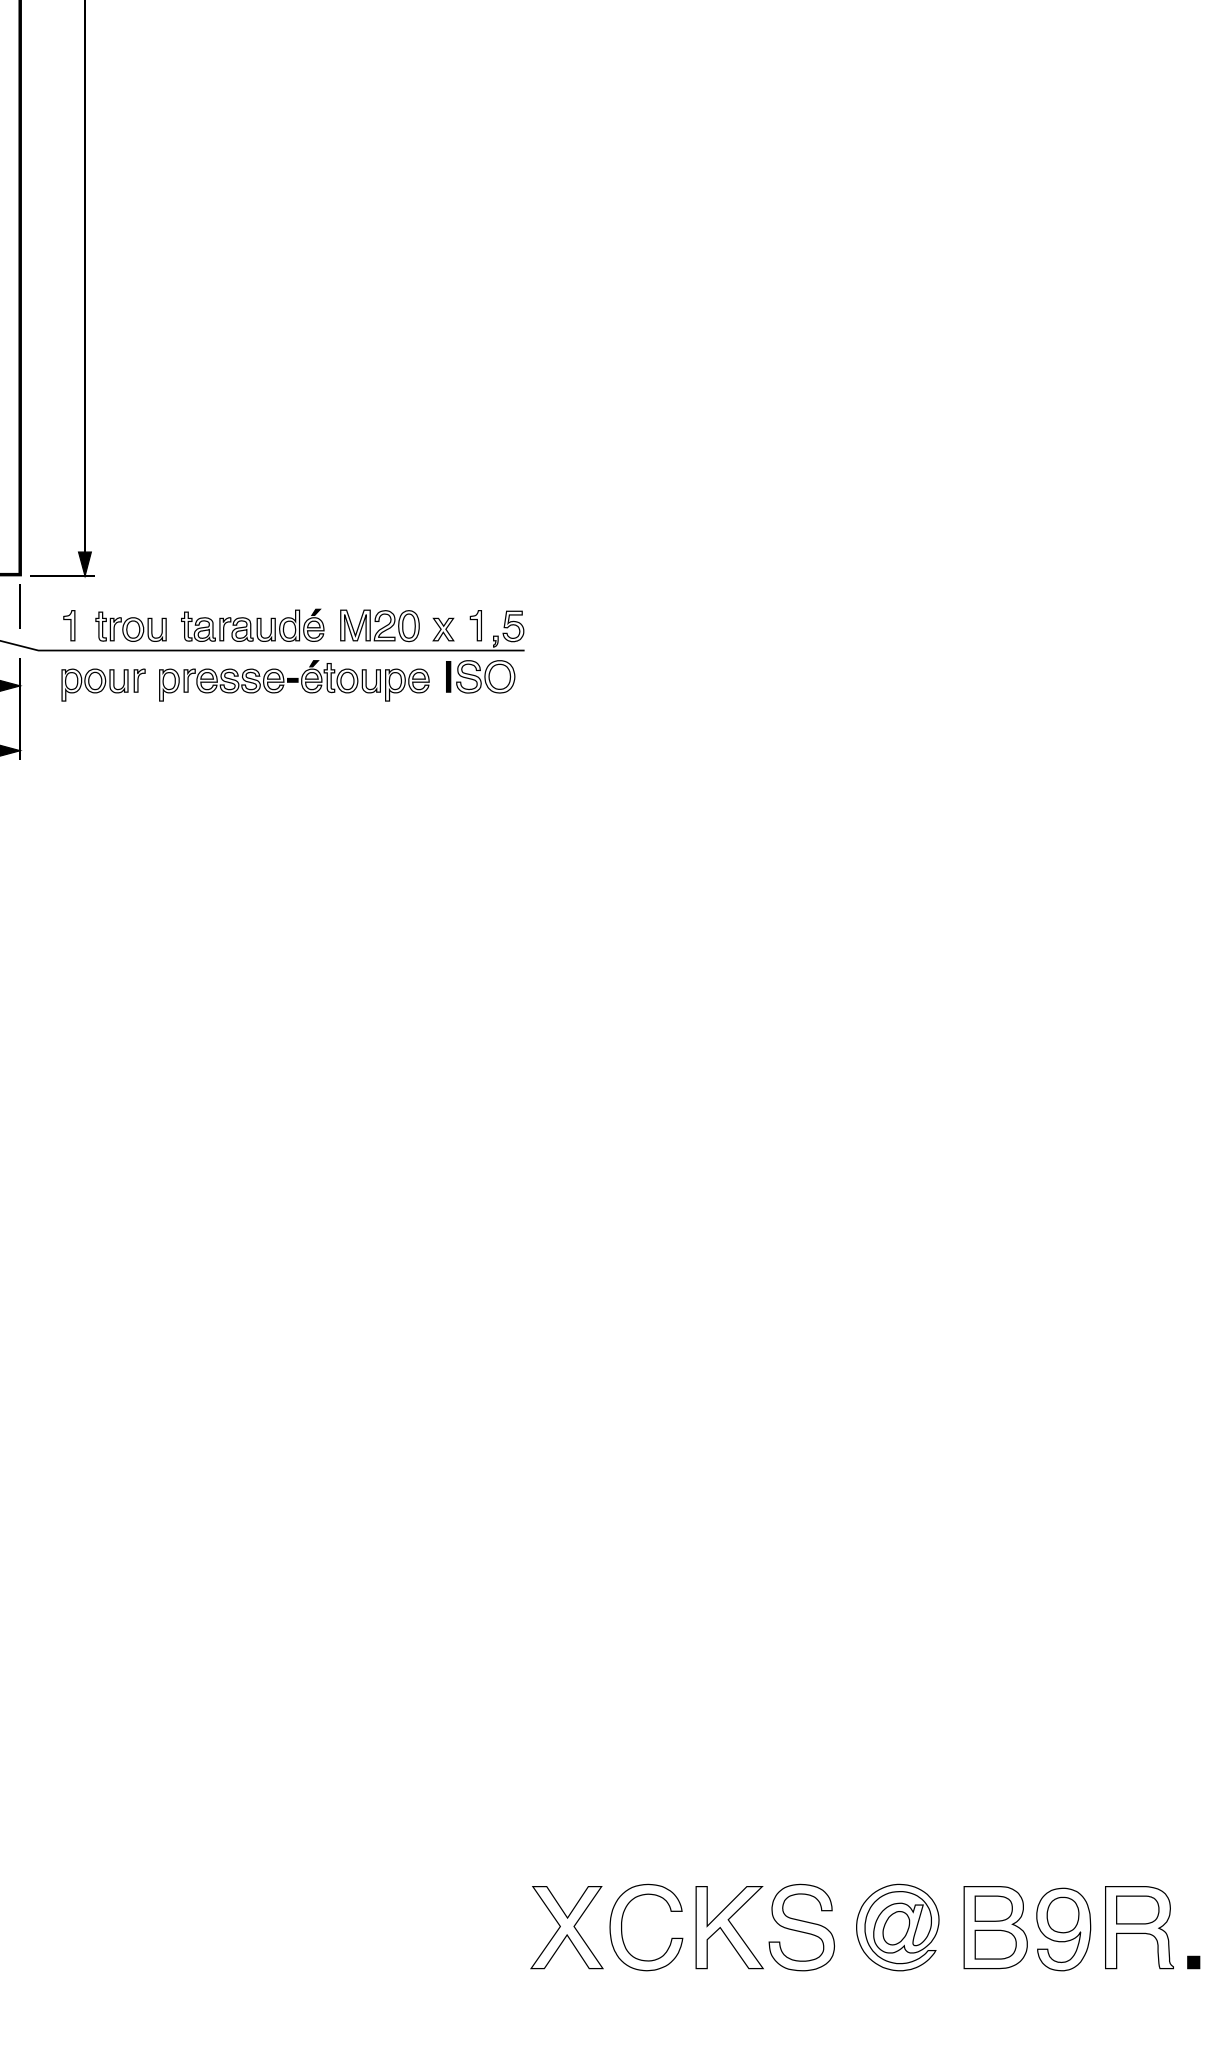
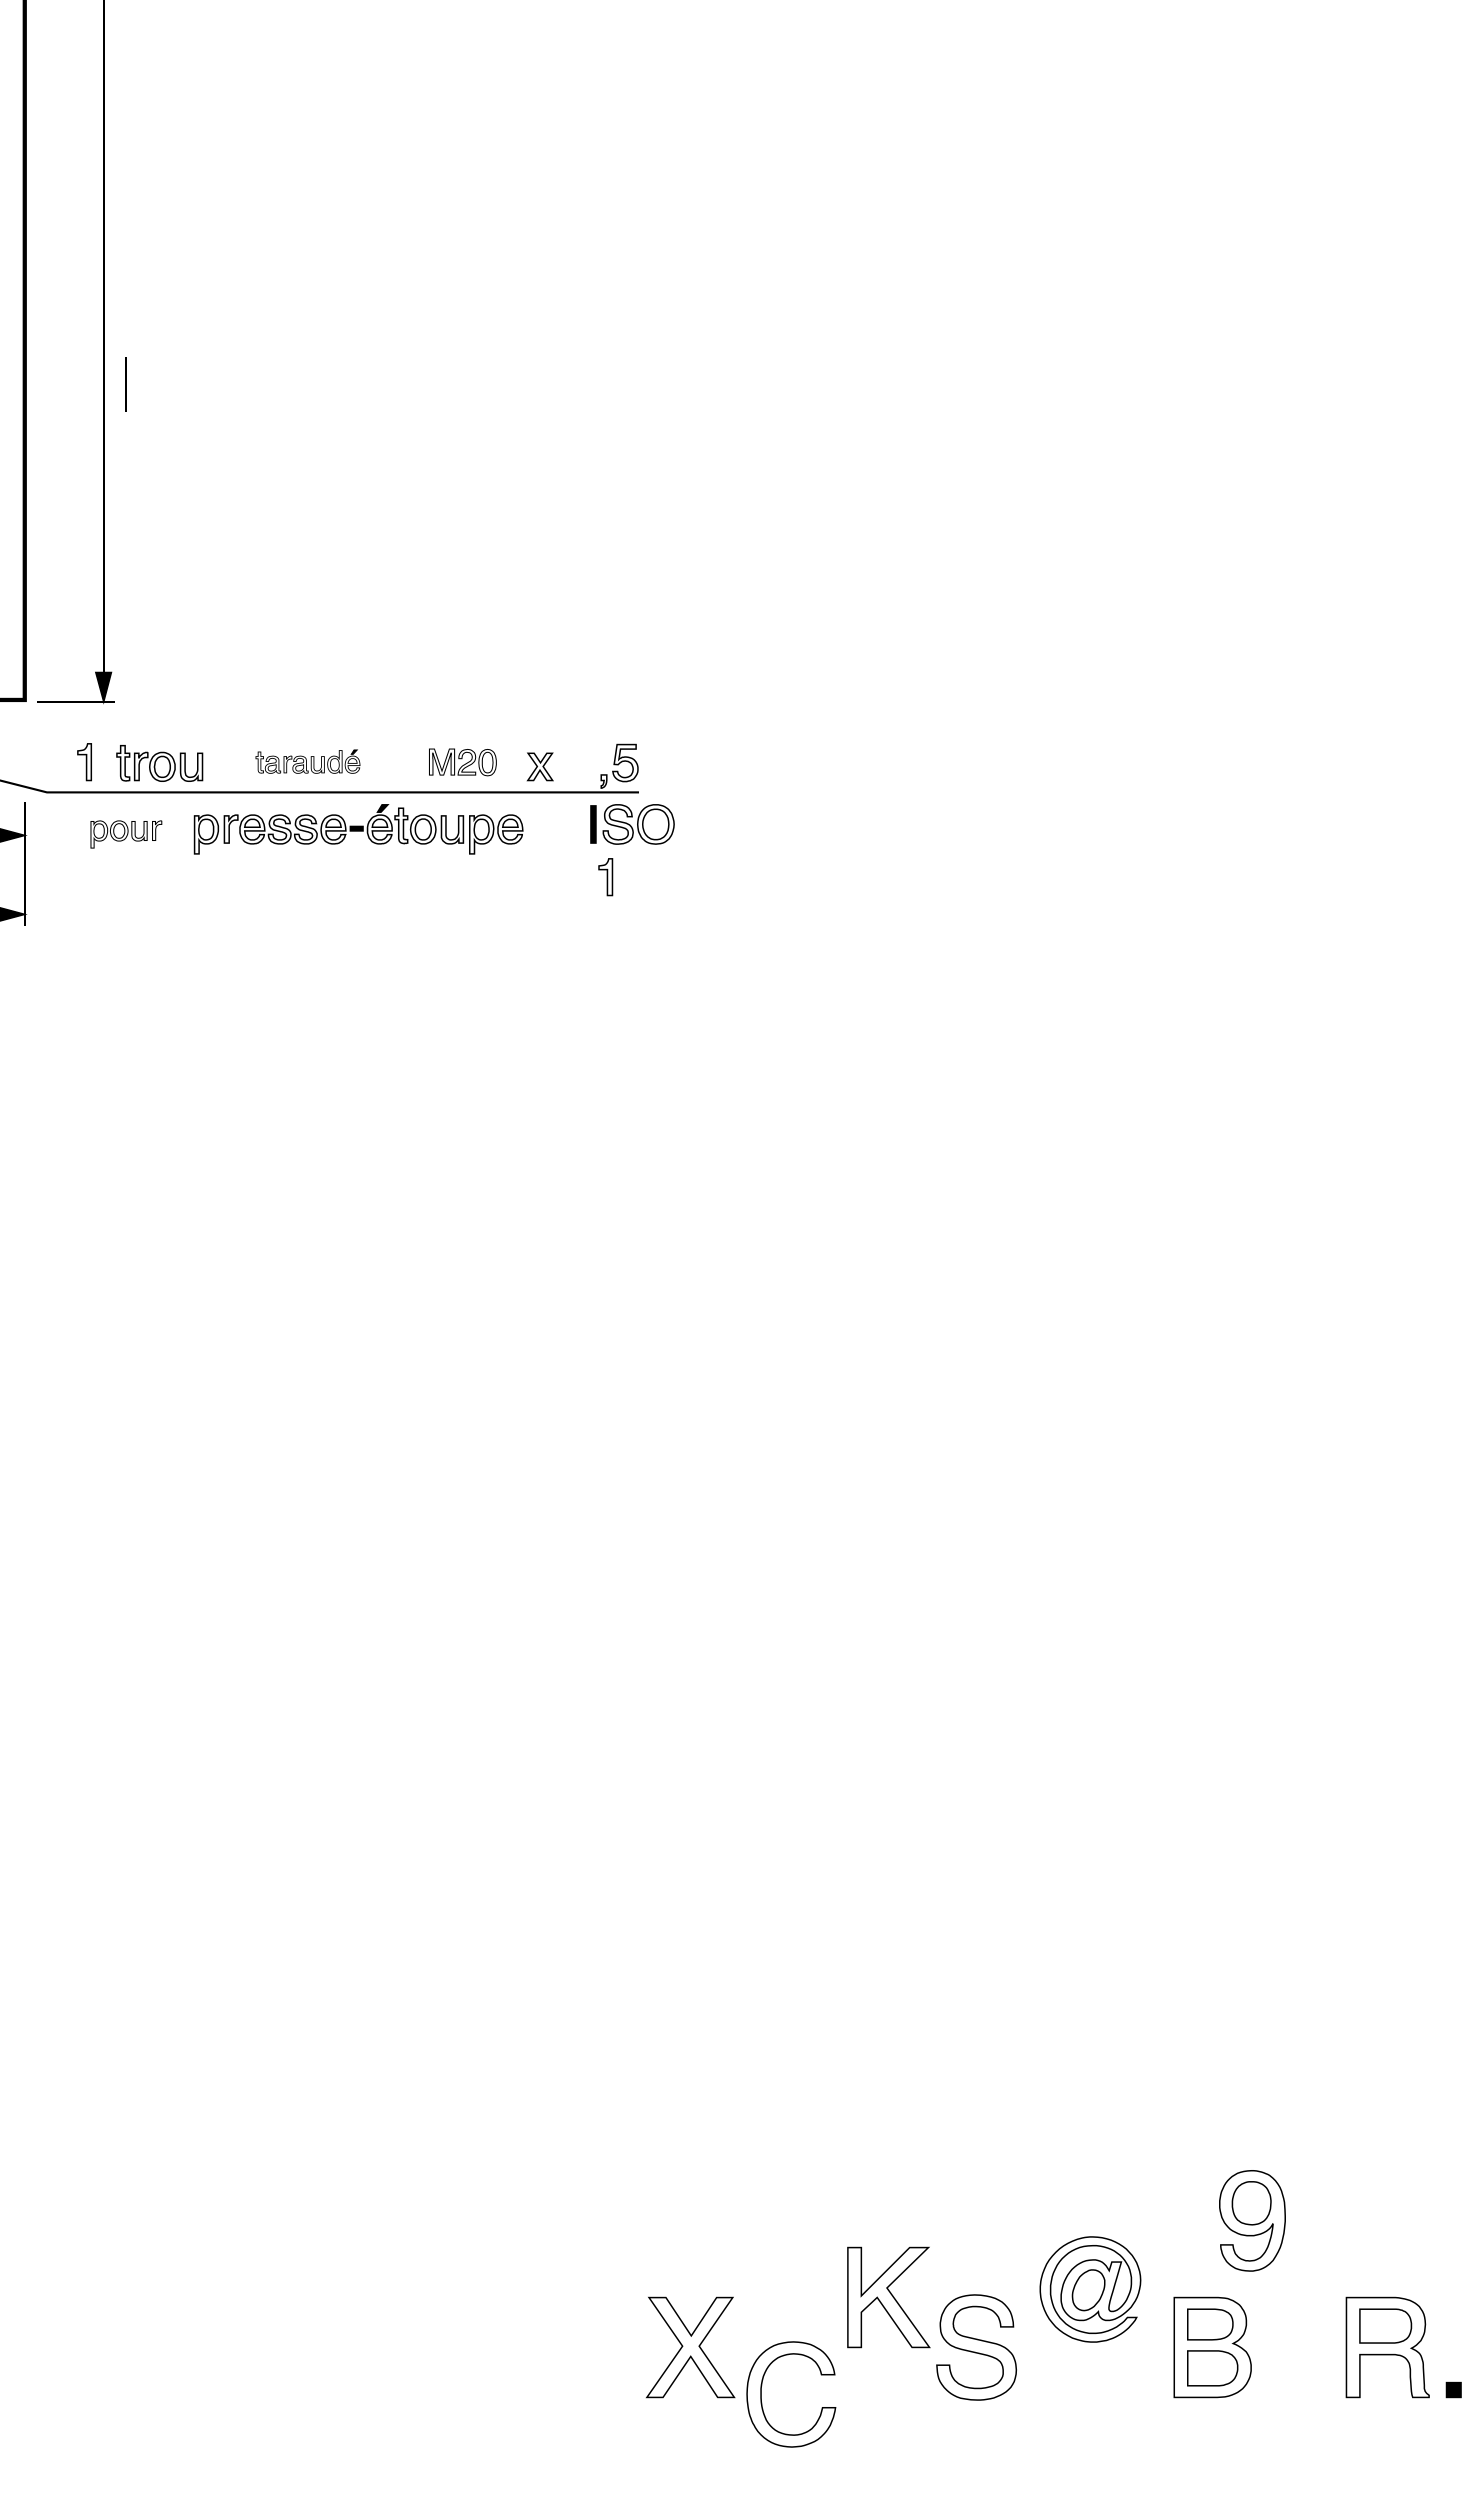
line: (19, 607) -> (125, 384), moved
part: (252, 625) -> (307, 761), size x0.6
part: (379, 625) -> (462, 762), size x0.7
part: (475, 625) -> (605, 877), moved
part: (480, 676) -> (632, 824), moved
part: (103, 685) -> (126, 834), size x0.7
part: (621, 1927) -> (761, 2394), moved
part: (729, 1927) -> (888, 2297), moved
part: (897, 1927) -> (1090, 2289), moved
part: (1063, 1929) -> (1252, 2220), moved

